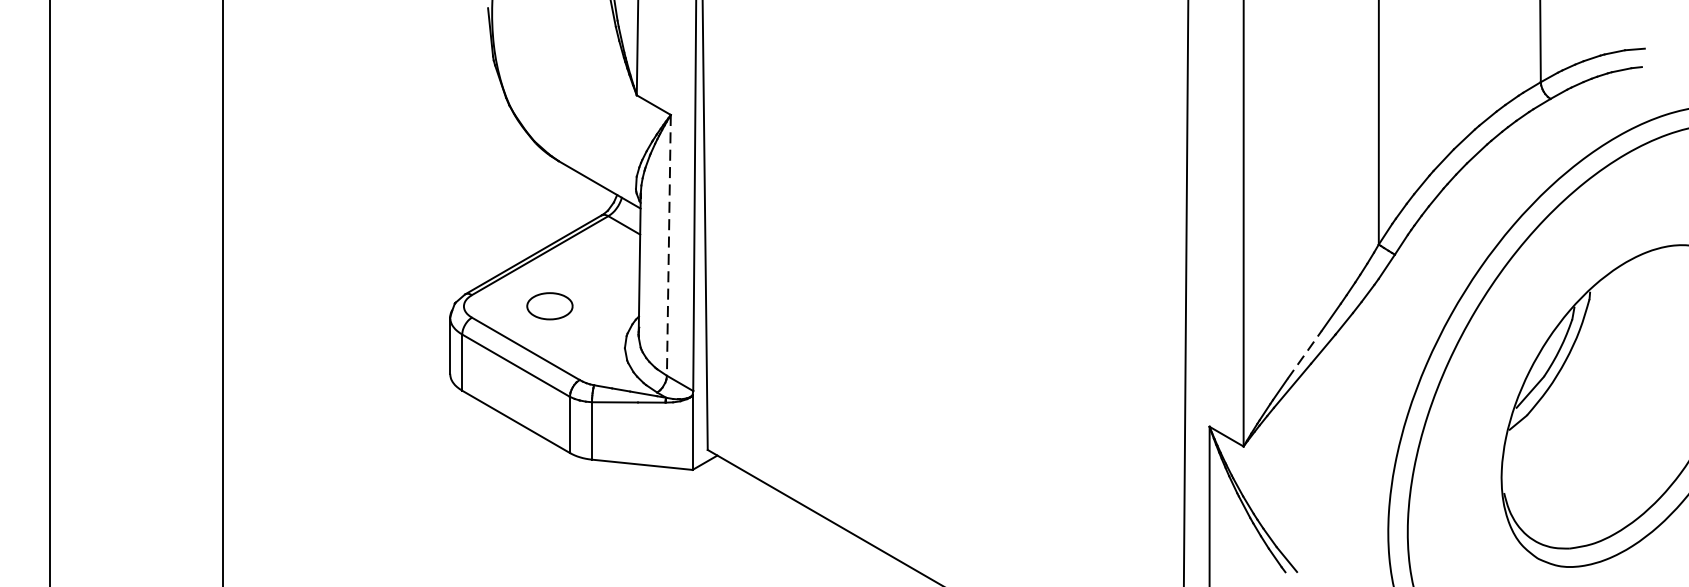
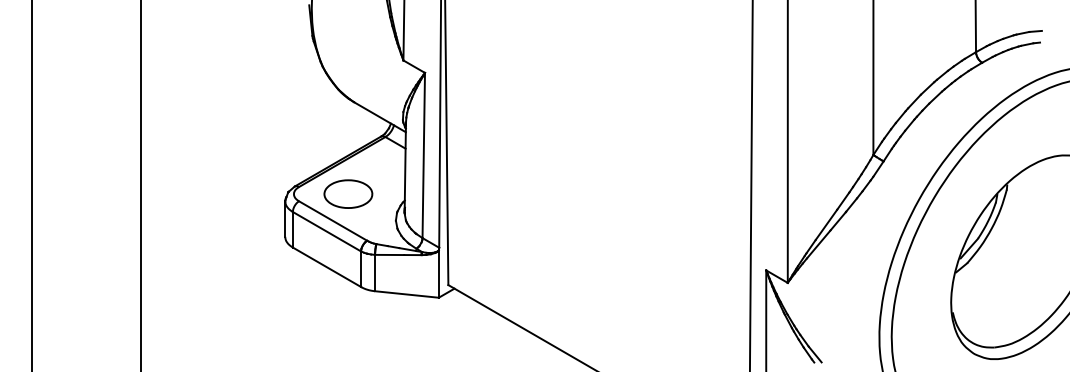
line: (668, 245) -> (423, 155), dashed -> solid
part: (550, 305) -> (348, 193), size x1.67
line: (1304, 354) -> (826, 224), dashed -> solid

